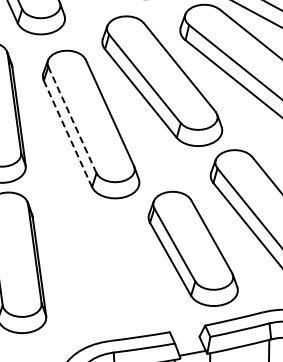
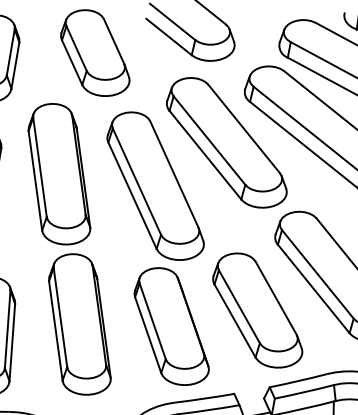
line: (72, 119) -> (136, 181), dashed -> solid
line: (68, 133) -> (132, 195), dashed -> solid
part: (107, 264) -> (171, 326), added

